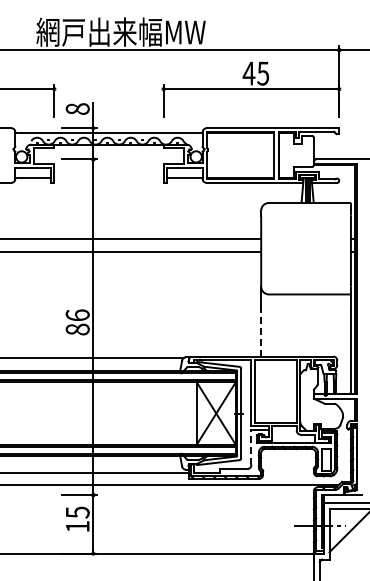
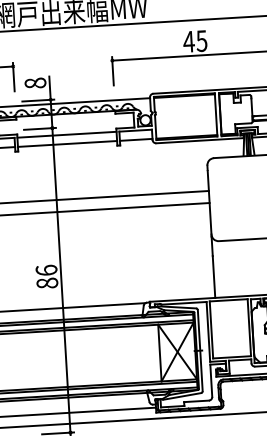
line: (108, 167) -> (66, 134), added
line: (108, 177) -> (67, 143), added
line: (261, 333) -> (214, 276), dashed -> solid
line: (251, 447) -> (211, 380), dashed -> solid

